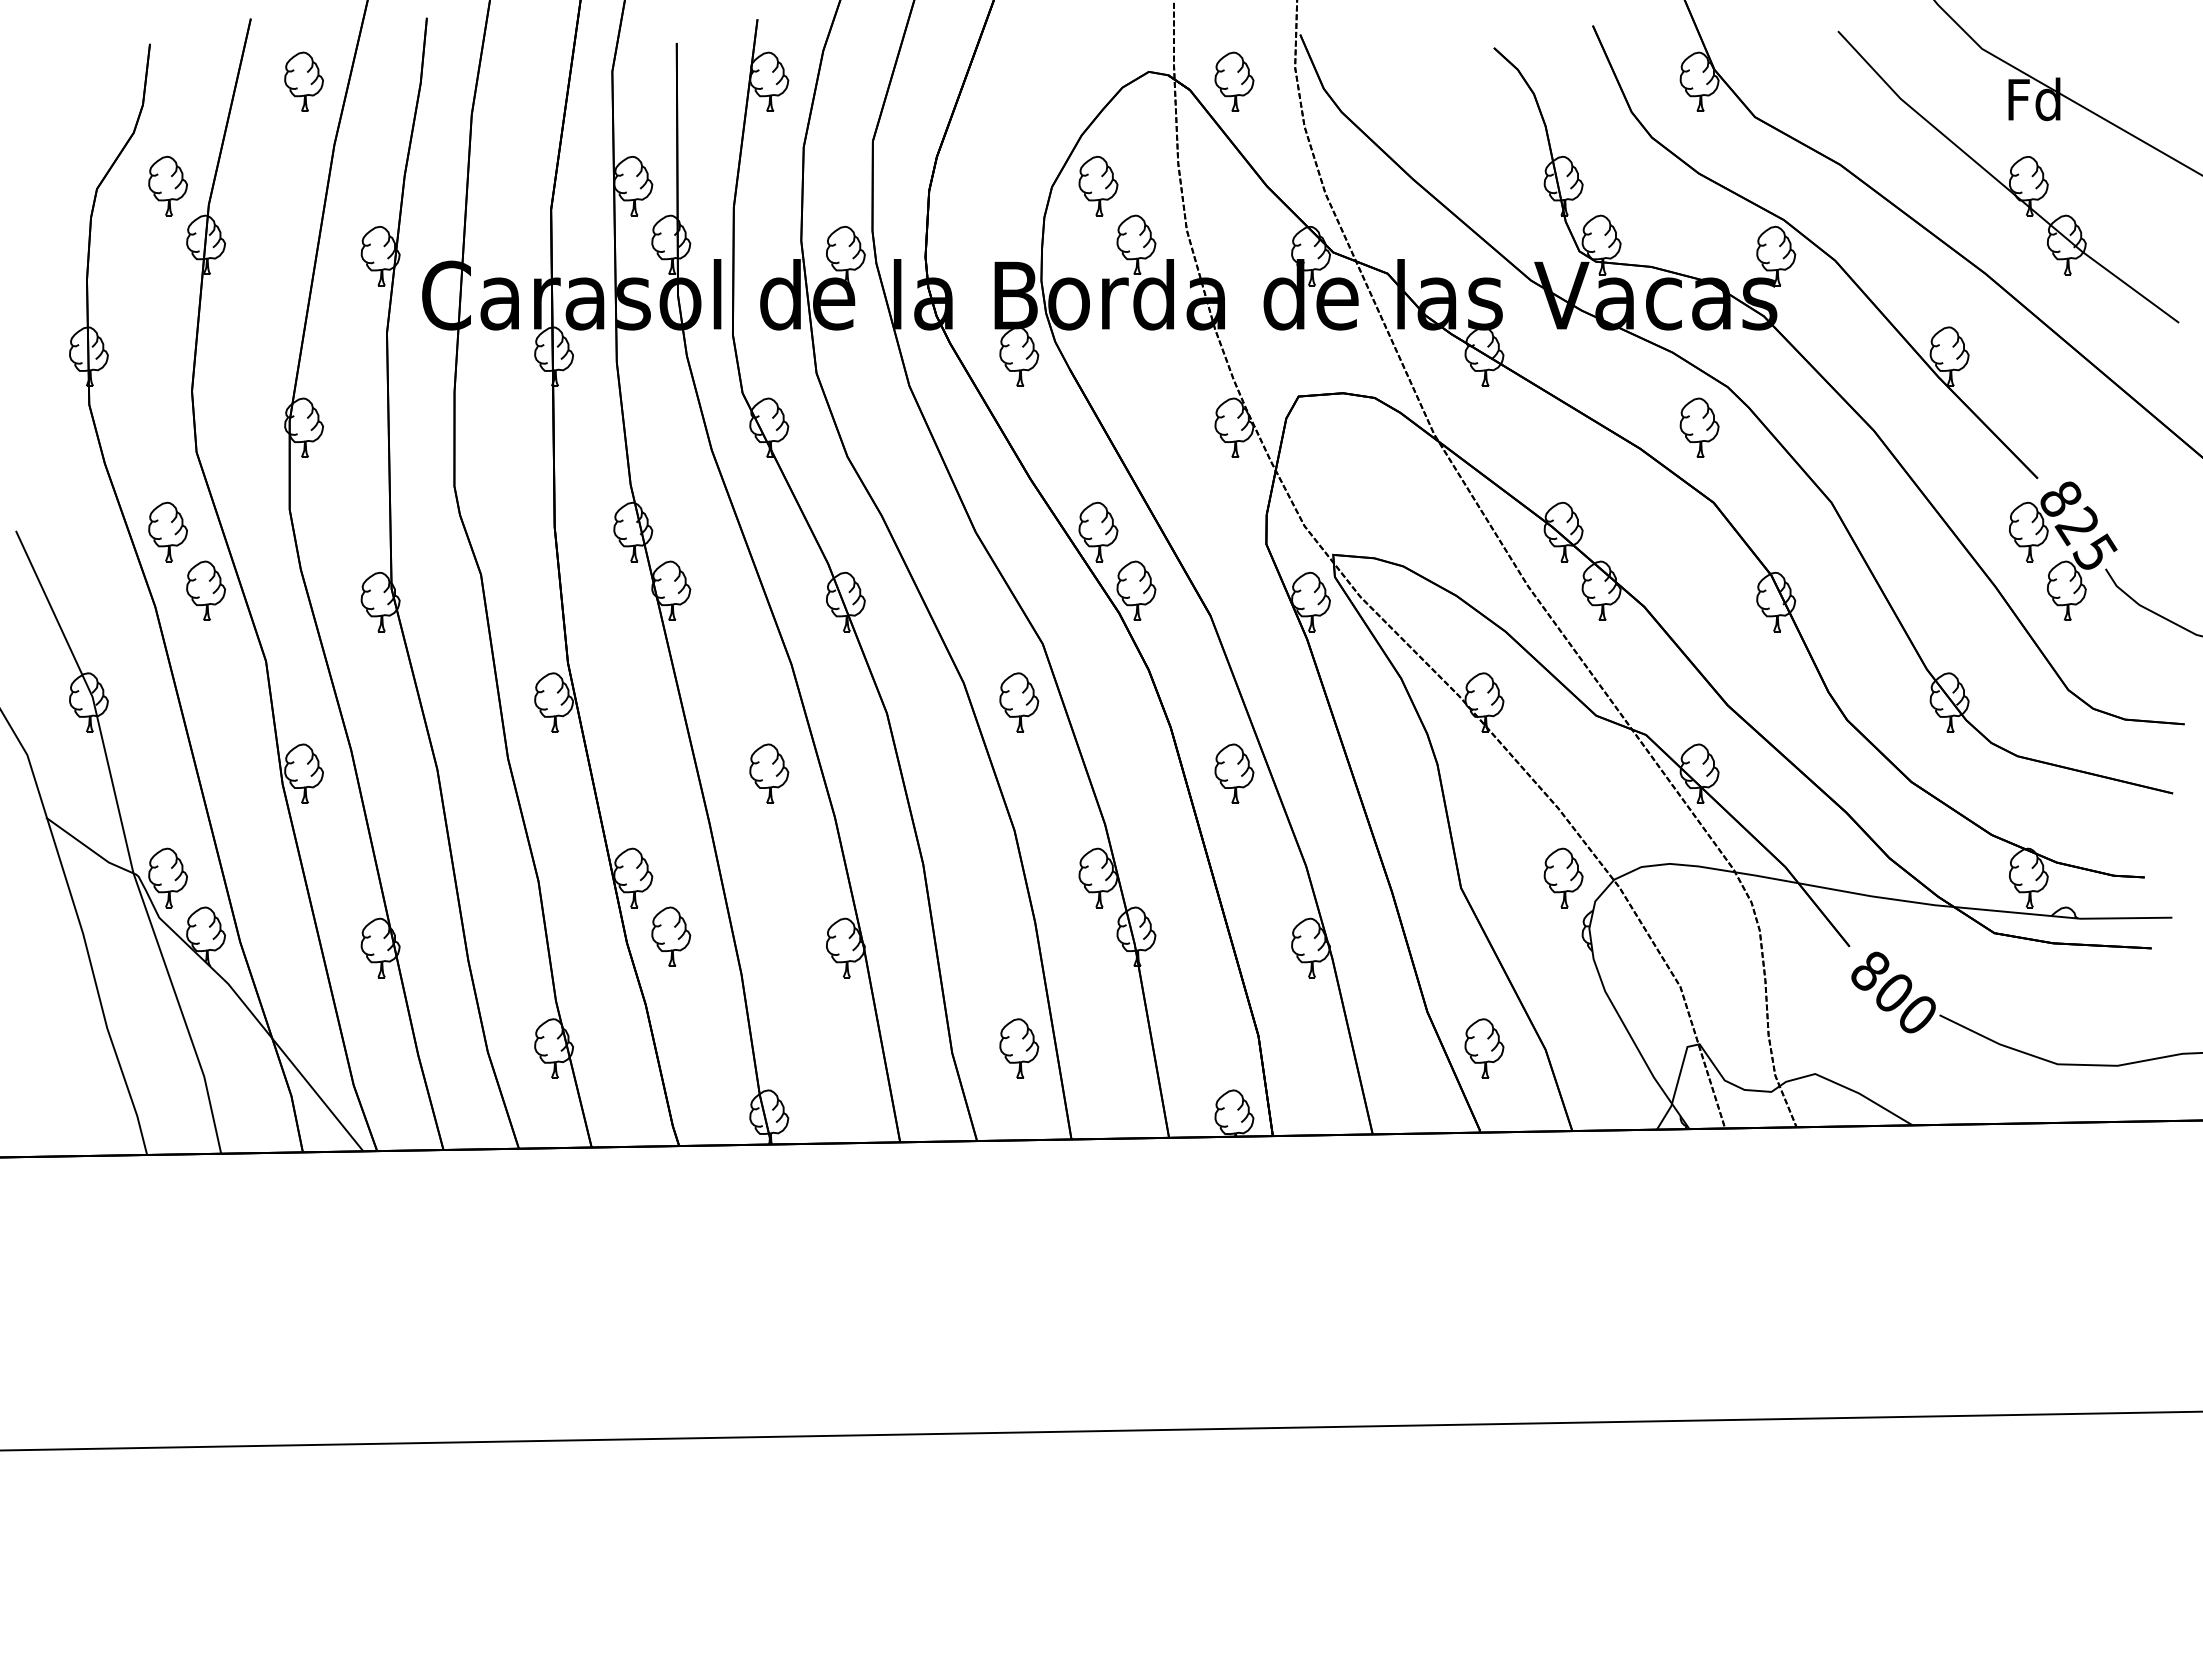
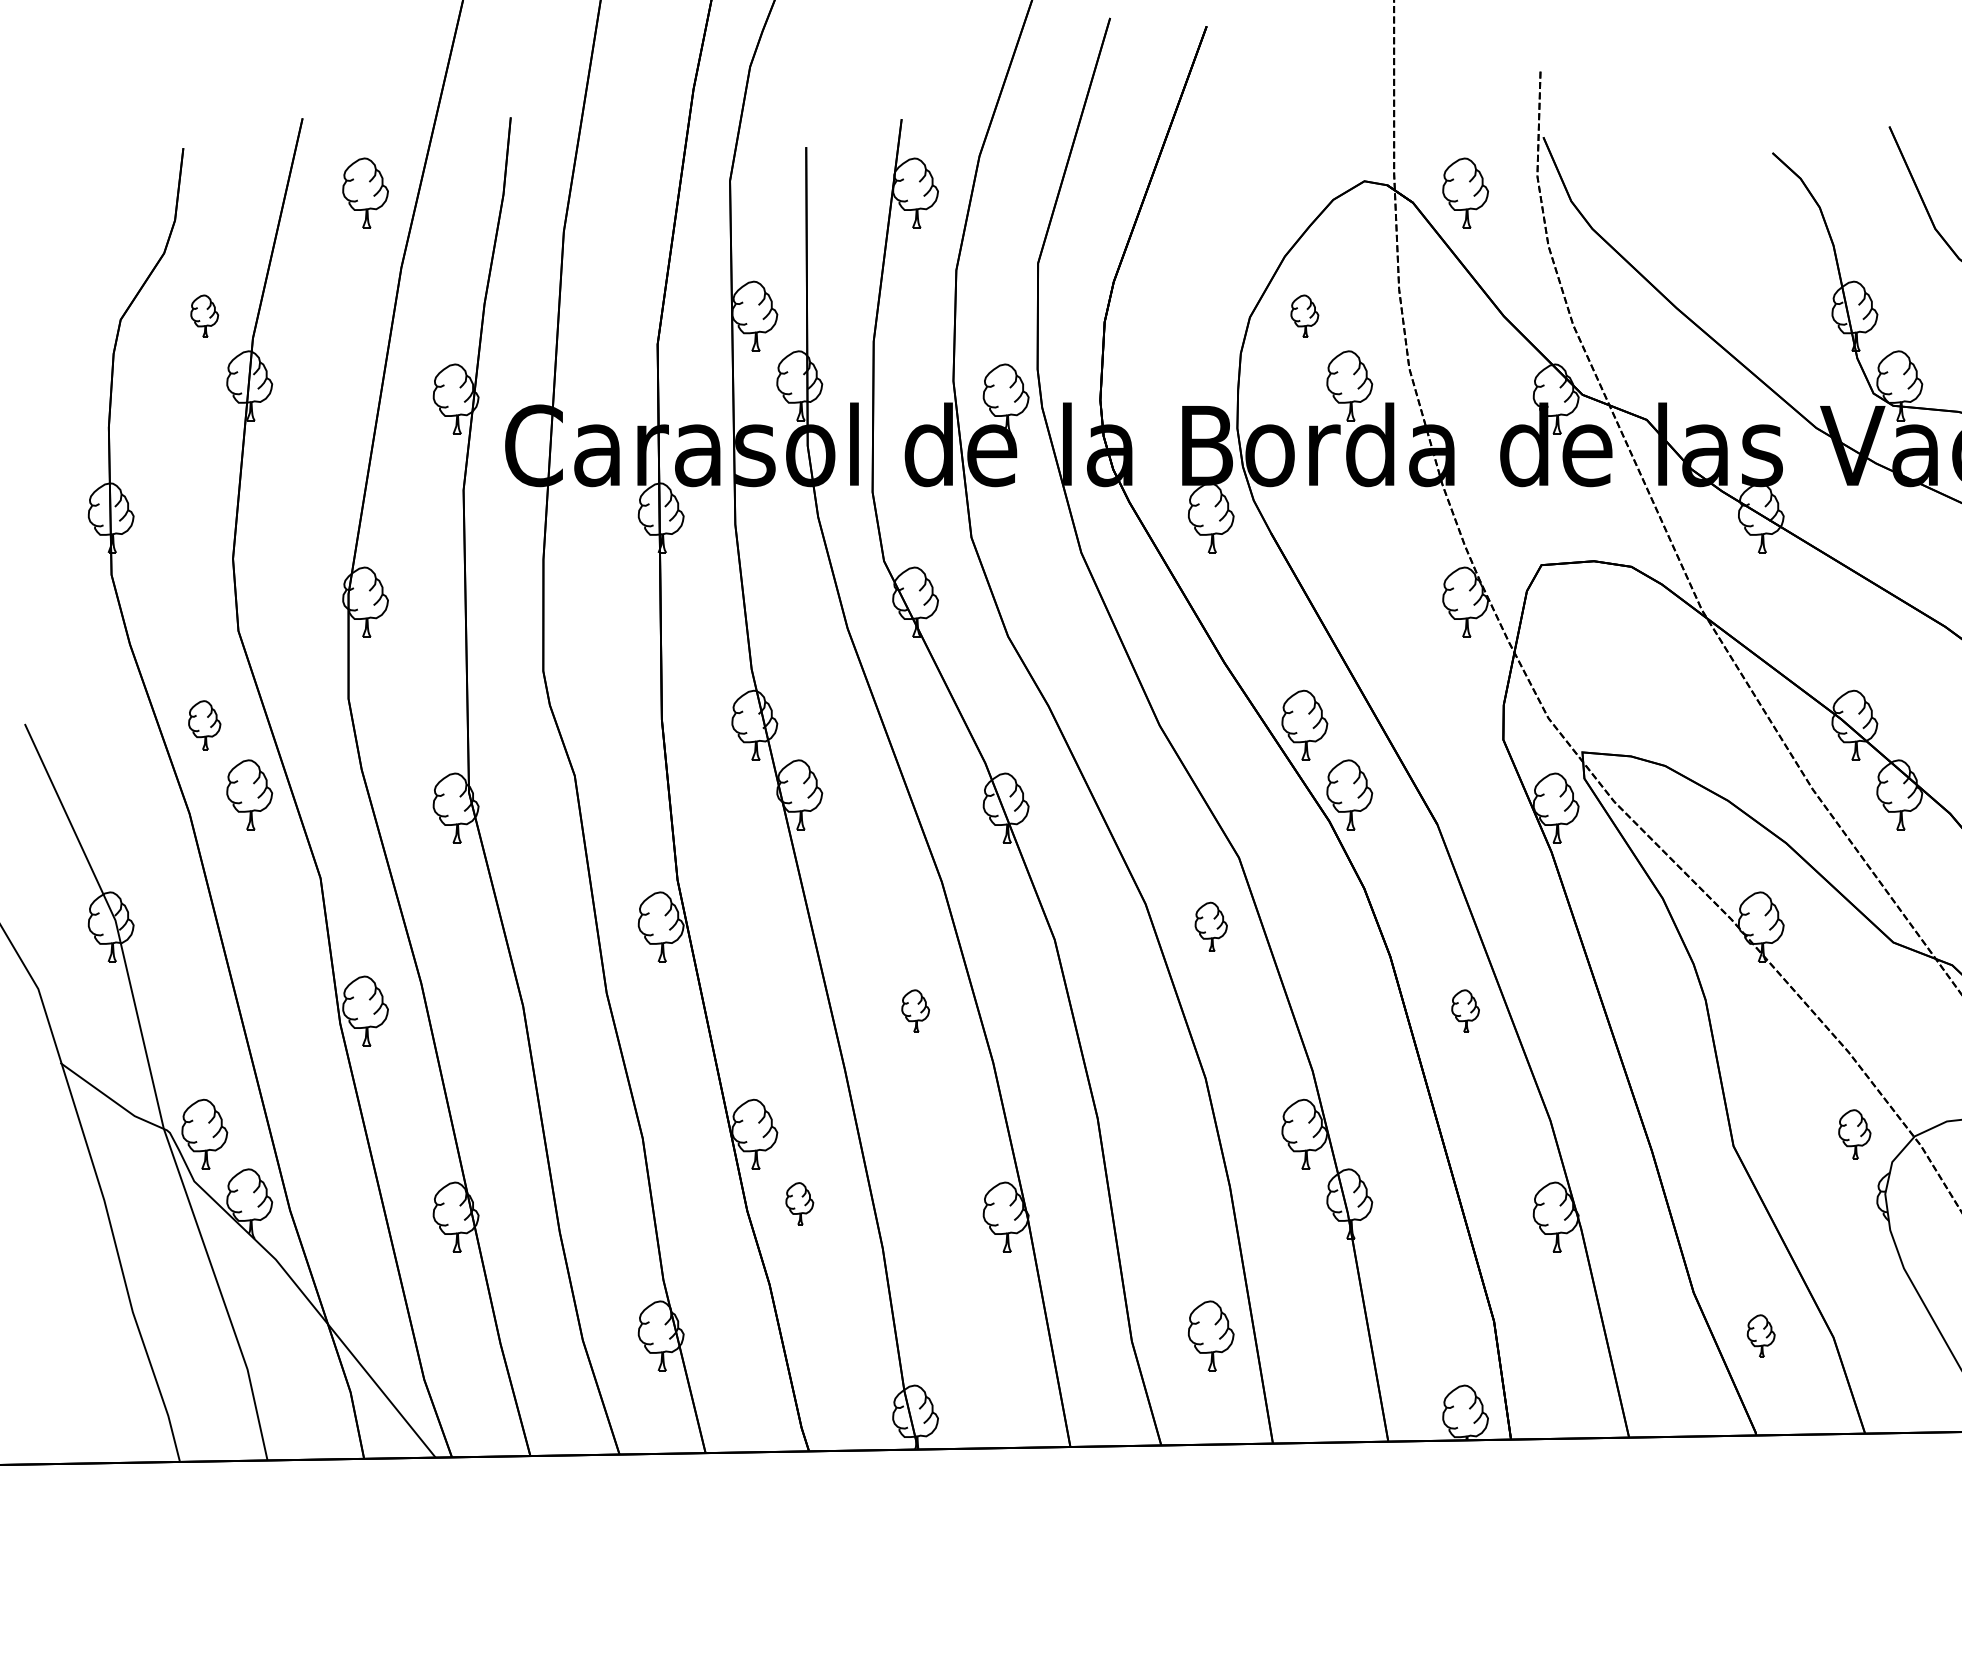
part: (167, 185) -> (204, 315), size x0.6
part: (1098, 185) -> (1304, 315), size x0.6
part: (167, 531) -> (204, 724), size x0.7
part: (1019, 702) -> (1211, 926), size x0.7
part: (769, 773) -> (915, 1010), size x0.6
part: (1234, 773) -> (1465, 1010), size x0.6
part: (1563, 877) -> (1854, 1133), size x0.7
part: (671, 936) -> (799, 1203), size x0.6
part: (1484, 1048) -> (1761, 1336), size x0.6

